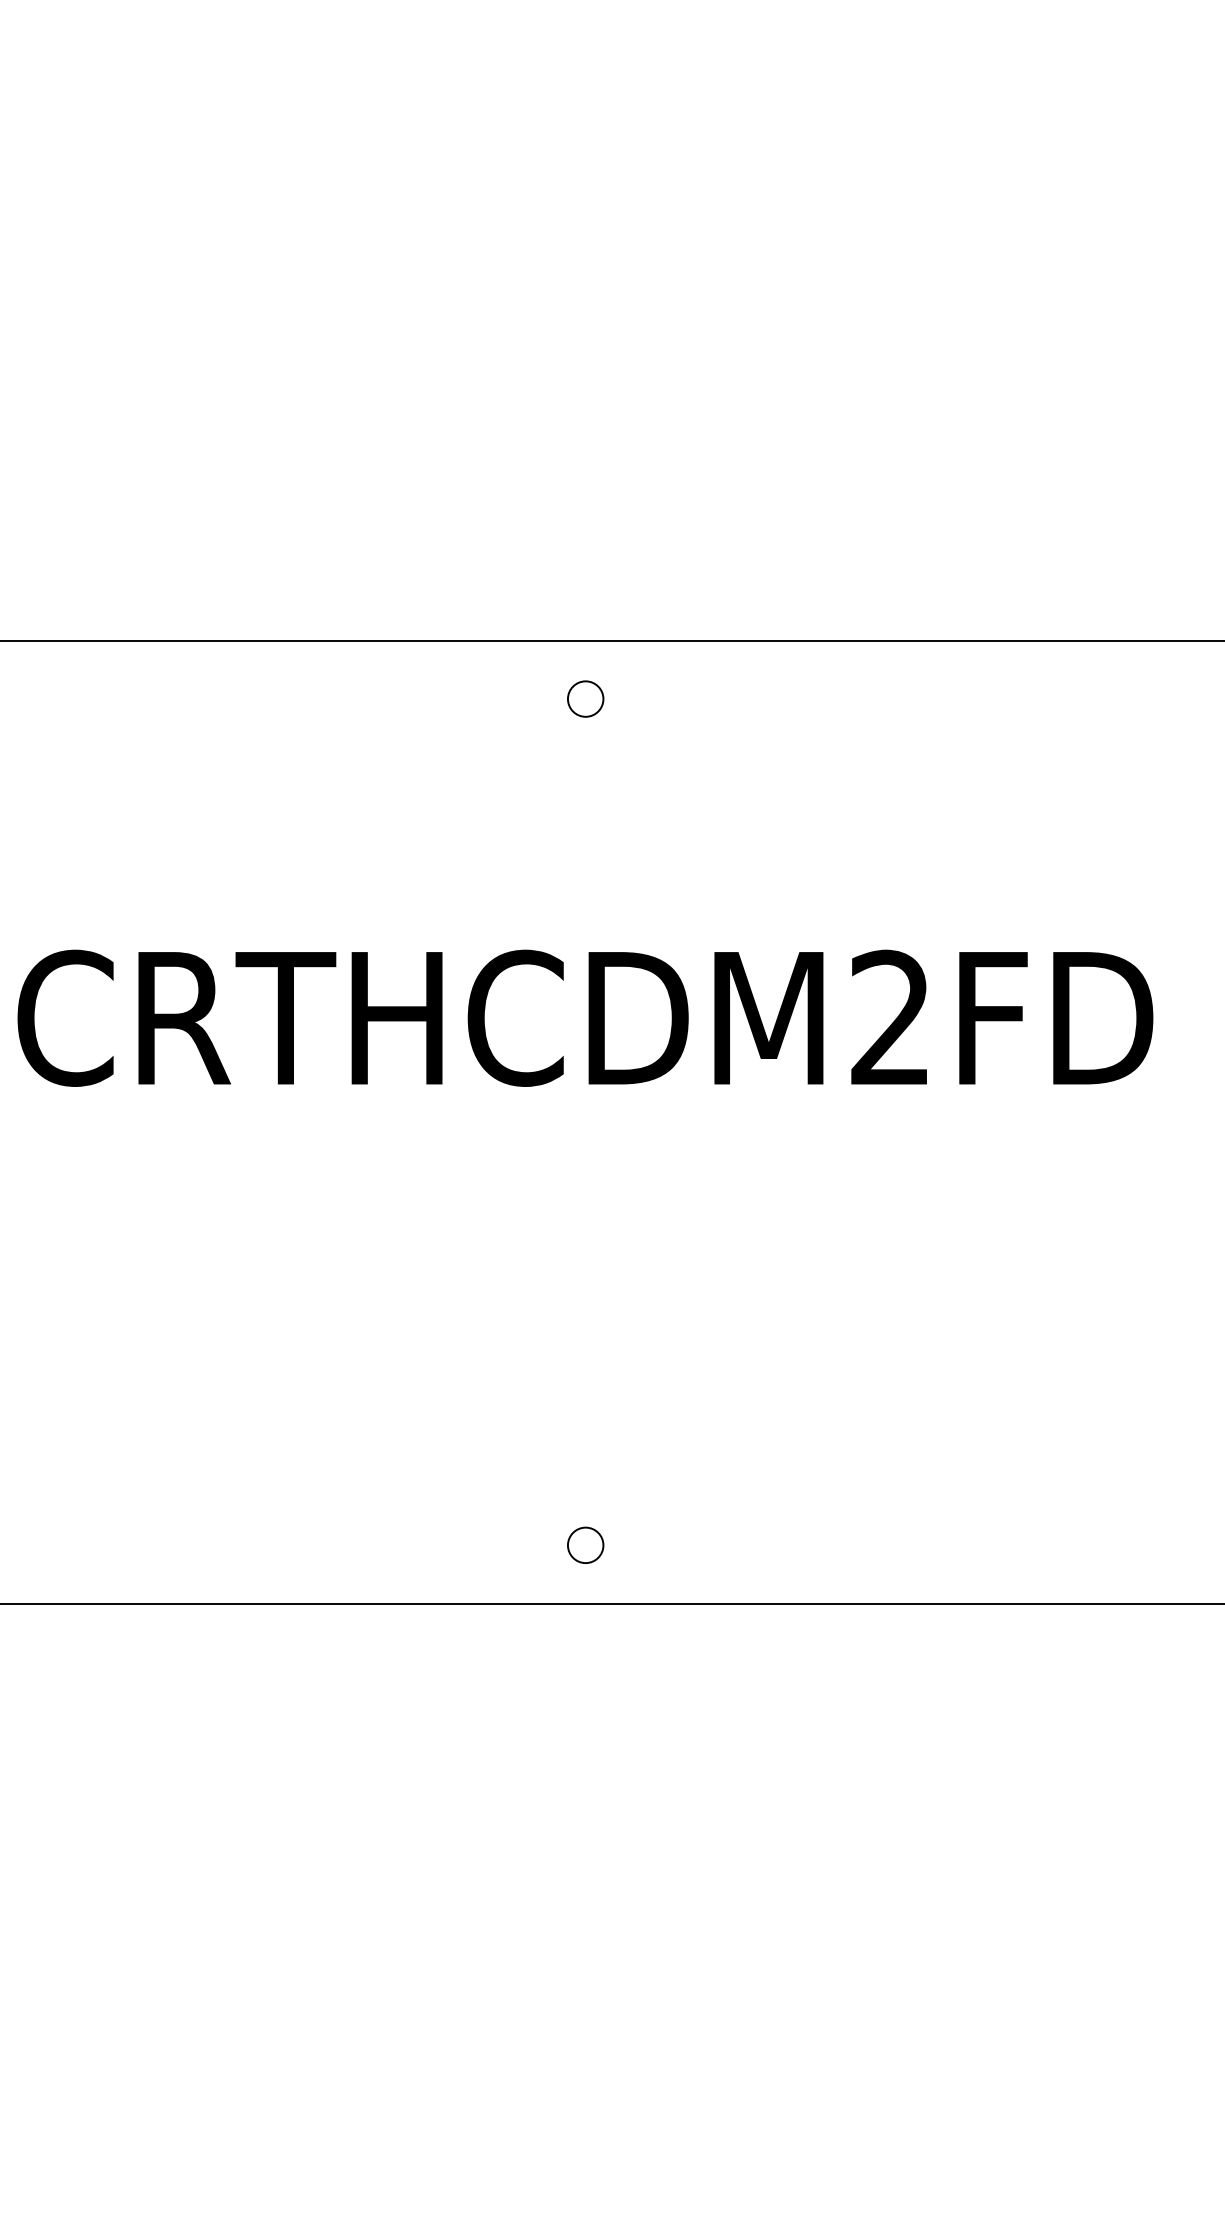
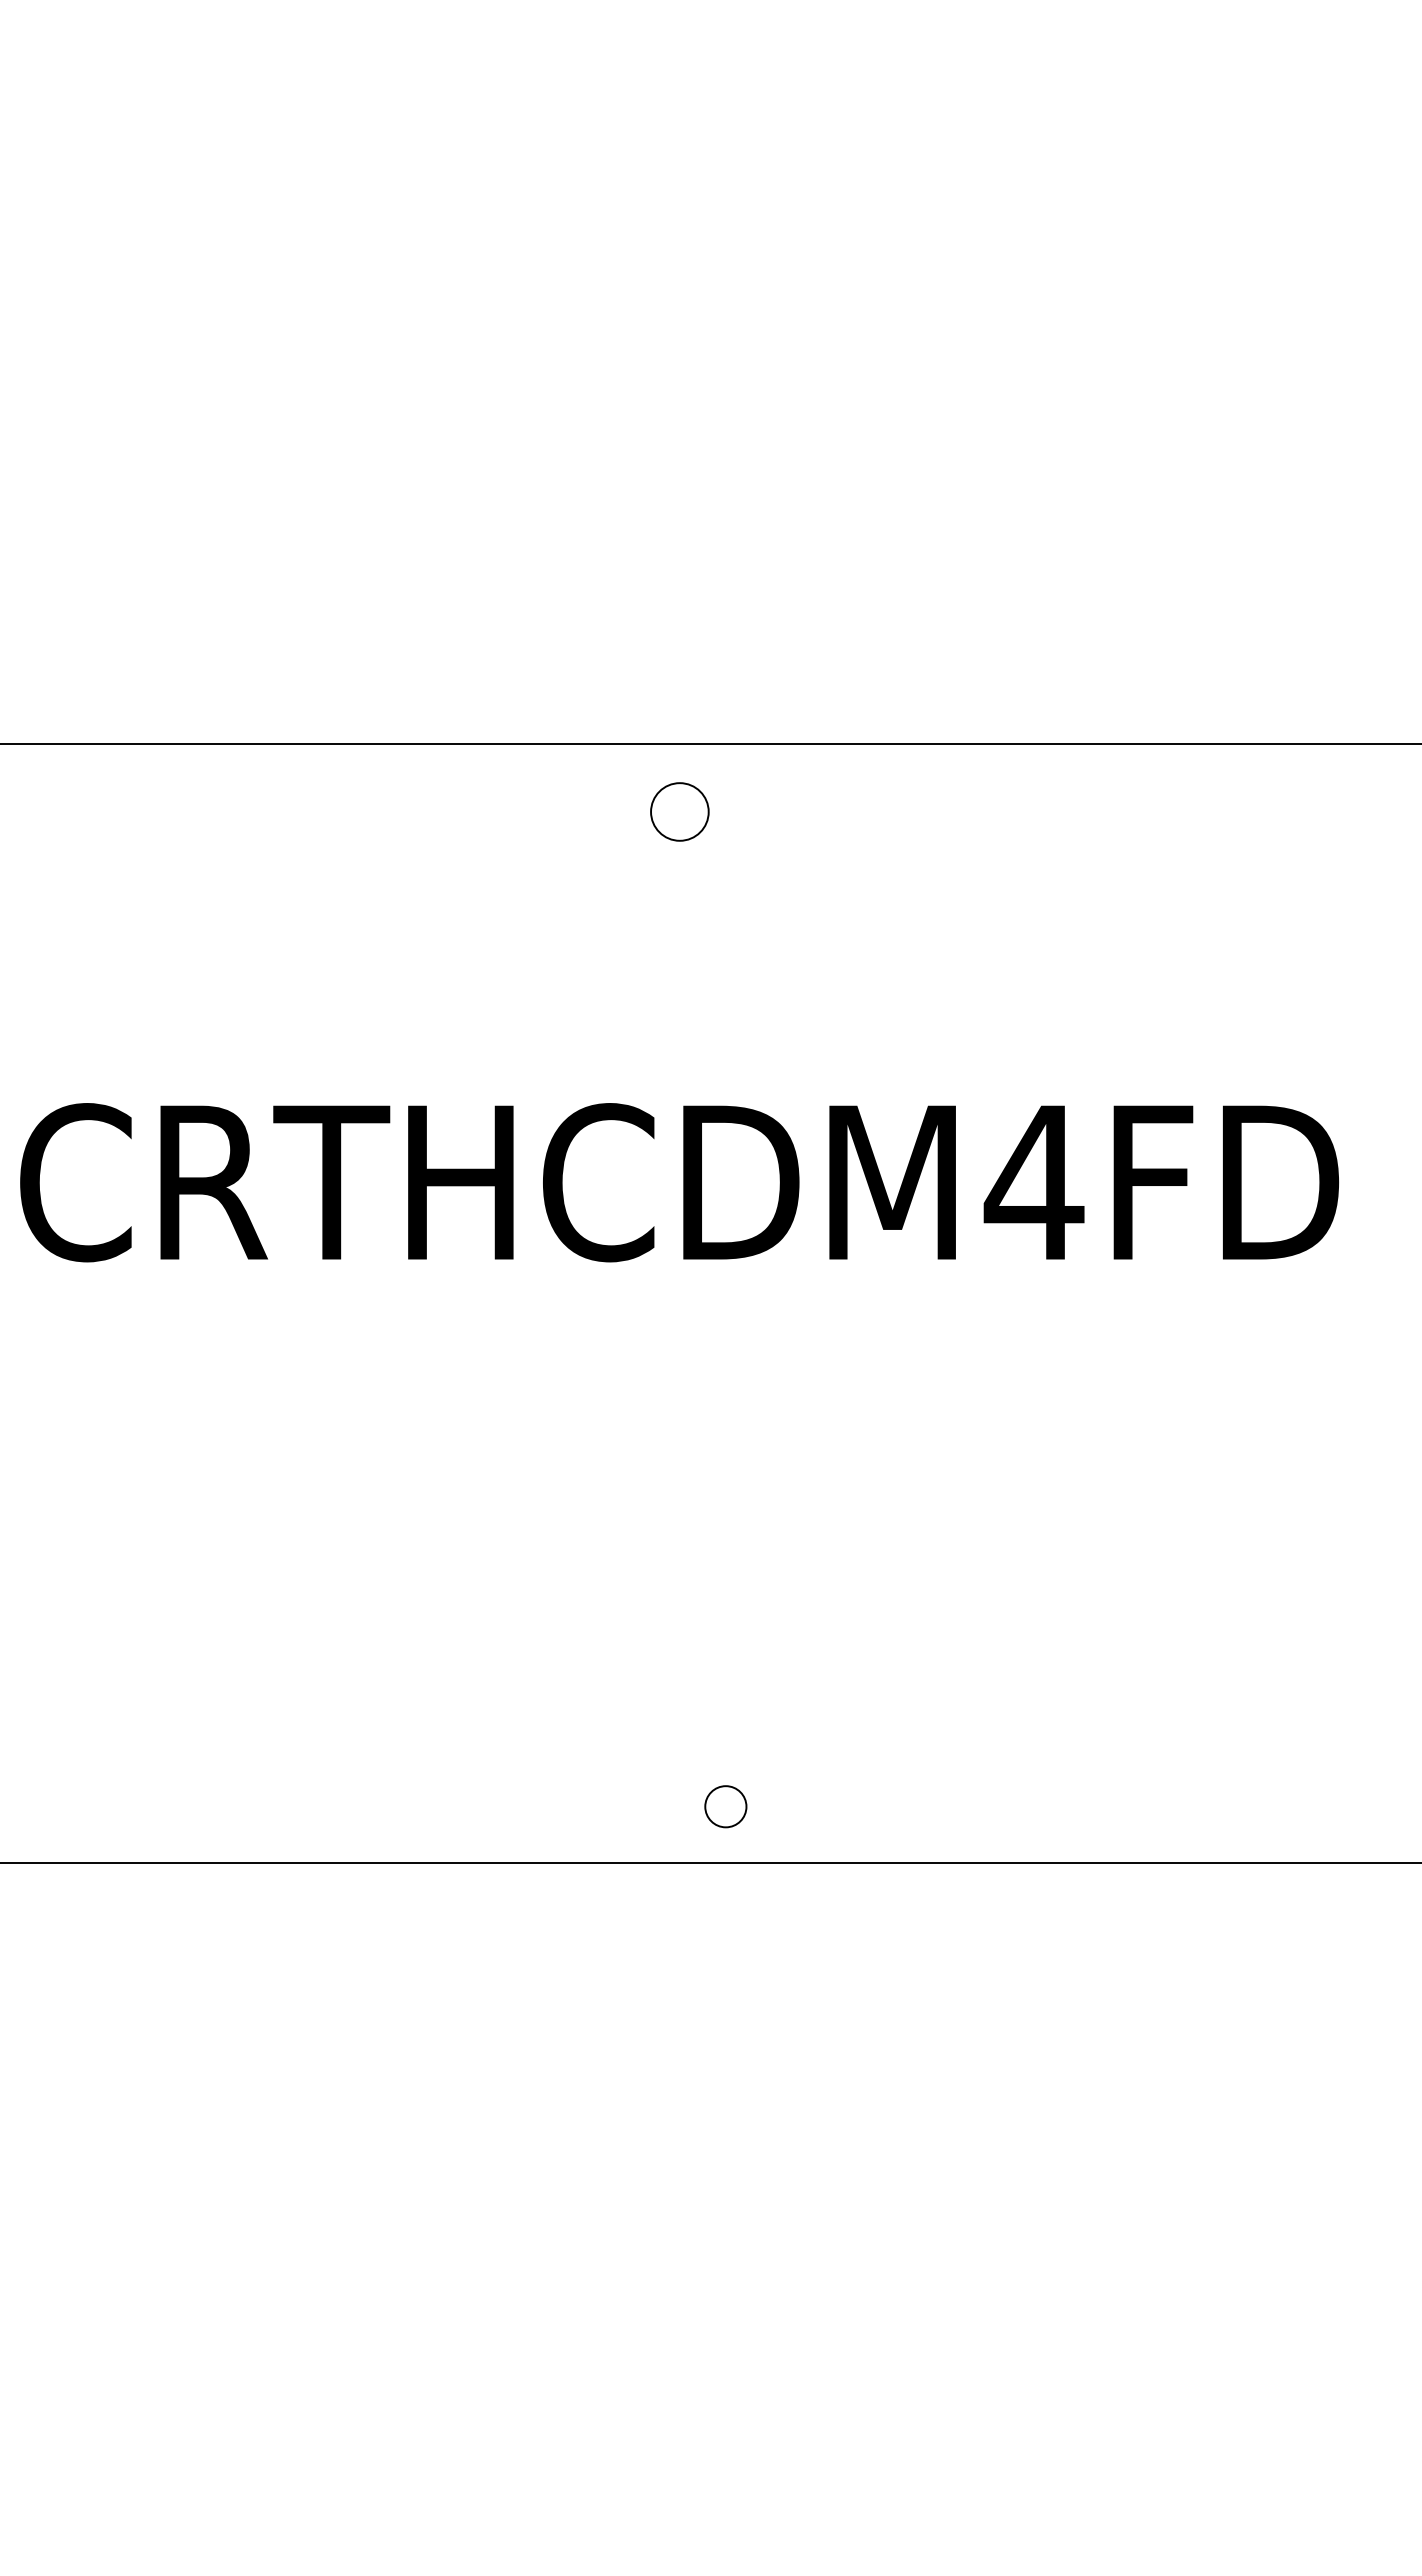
circle: (585, 698) -> (679, 811), size x1.4
text: (890, 1017) -> (1033, 1181), CRTHCDM2FD -> CRTHCDM4FD
circle: (585, 1545) -> (725, 1806), moved

